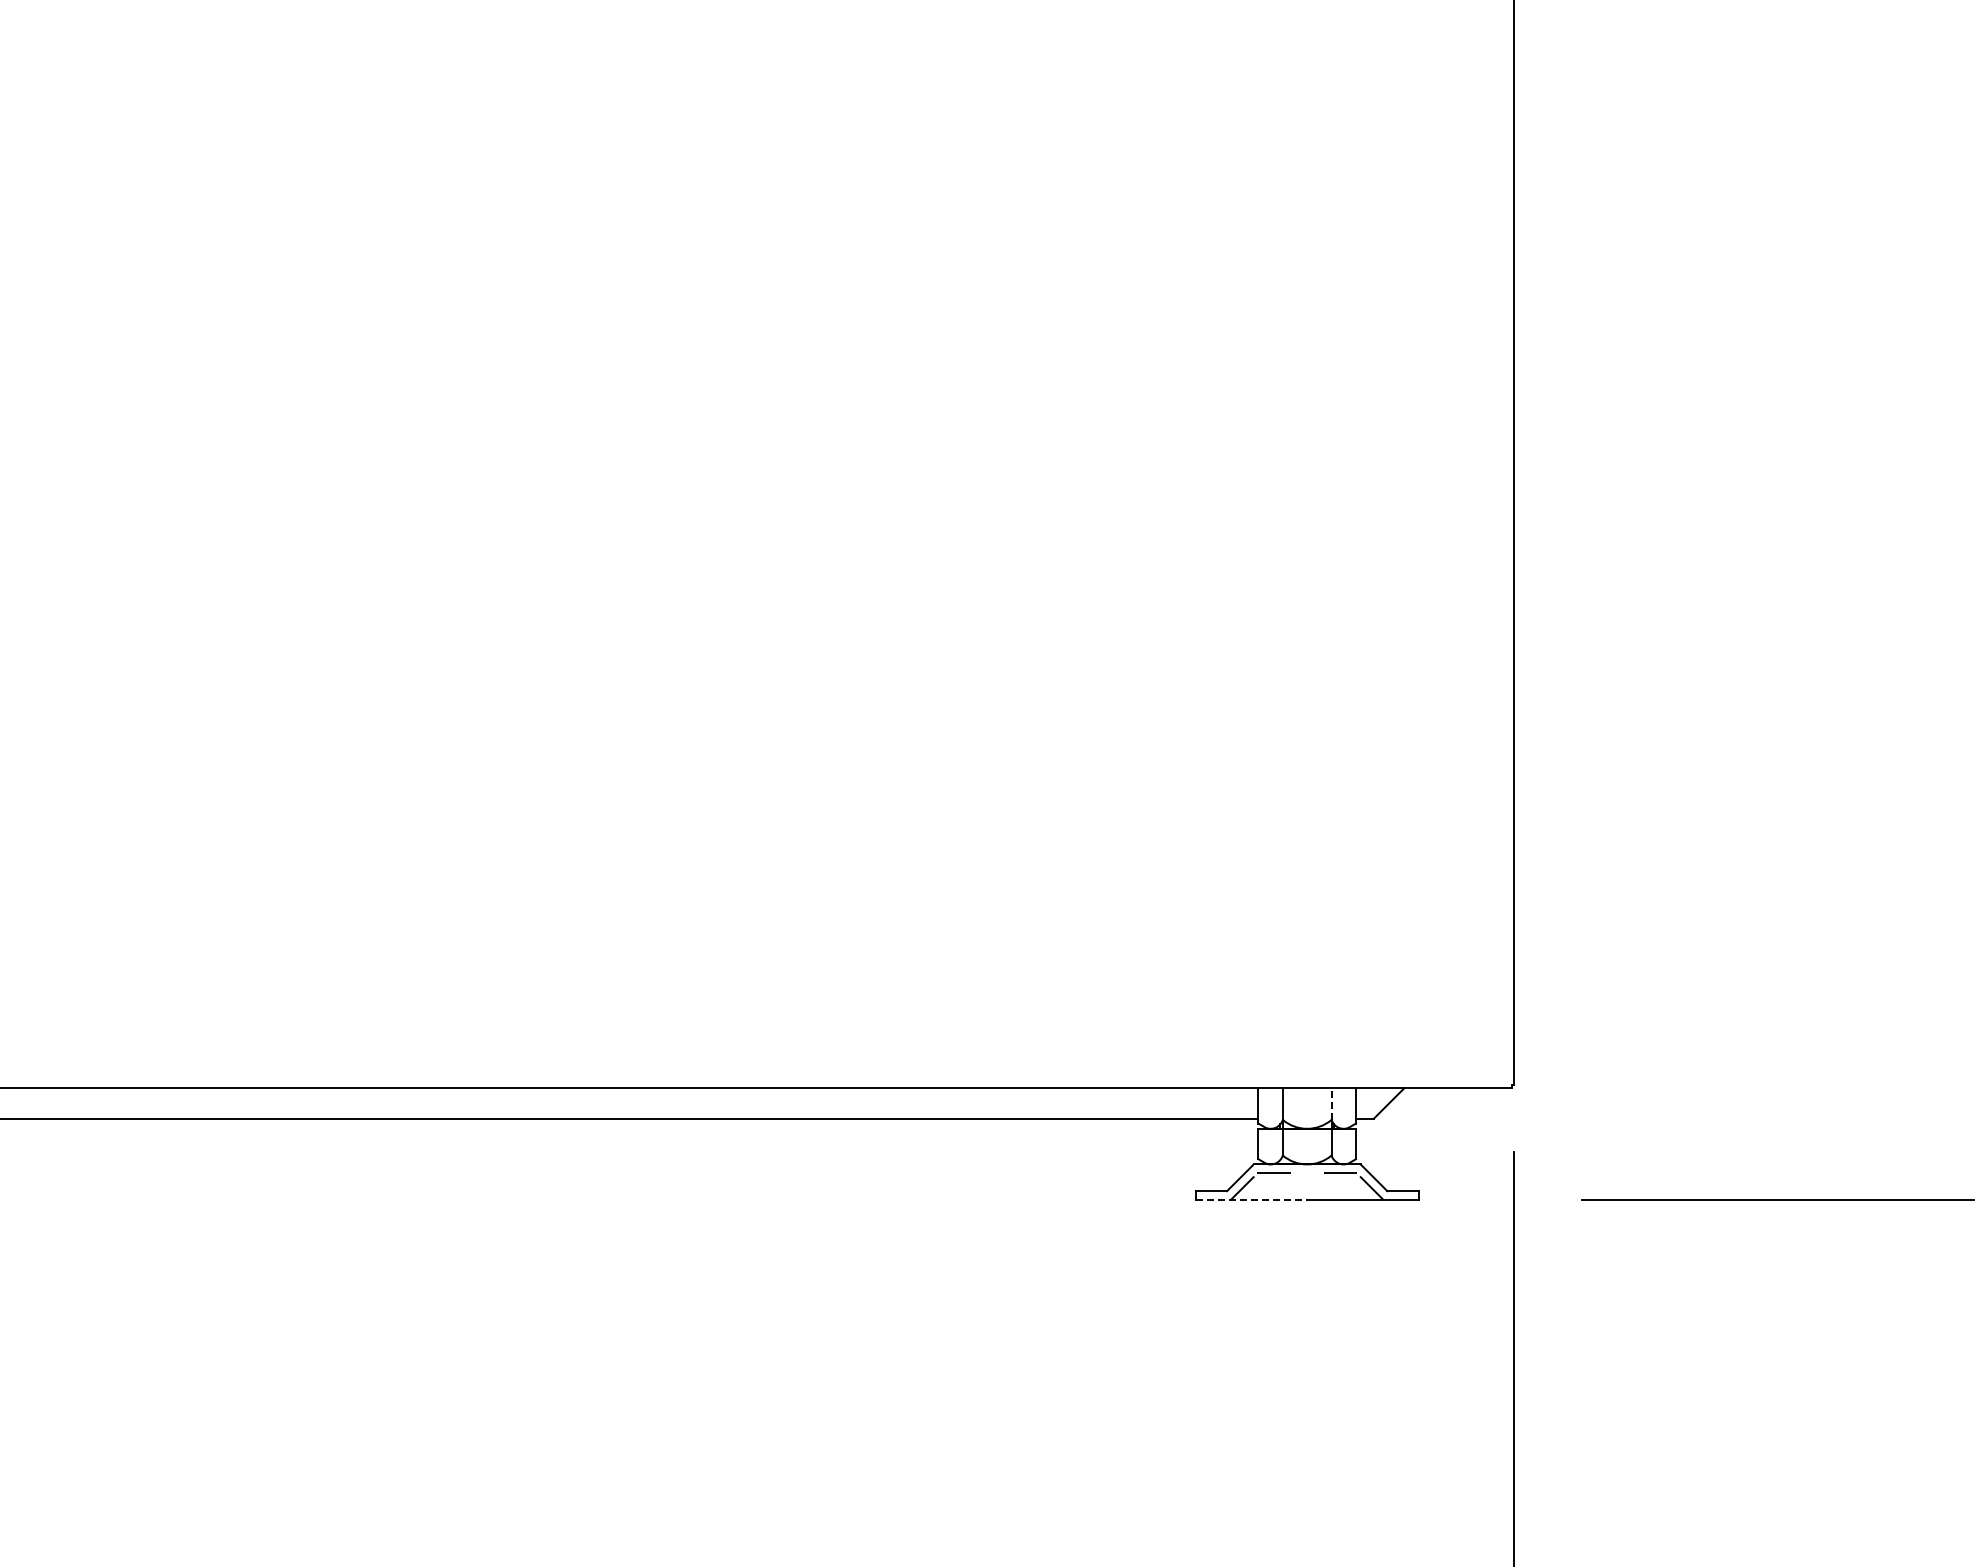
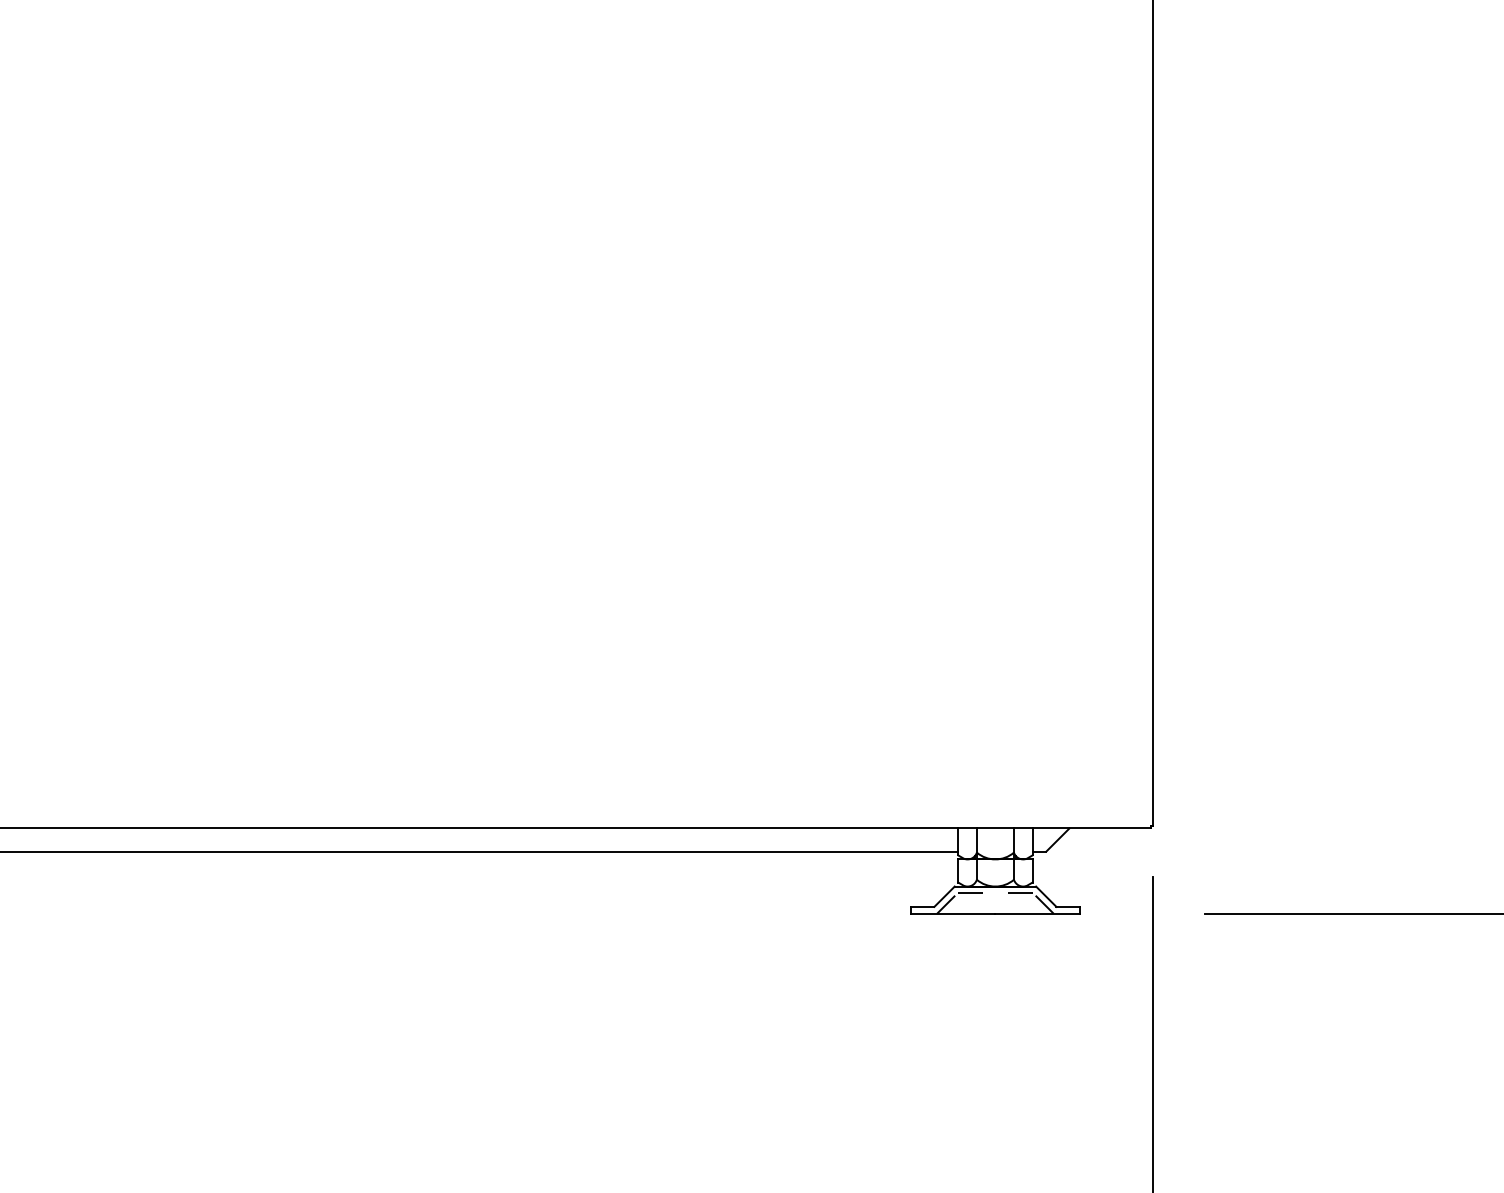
line: (1331, 1104) -> (1013, 840), dashed -> solid
line: (1251, 1200) -> (953, 914), dashed -> solid

